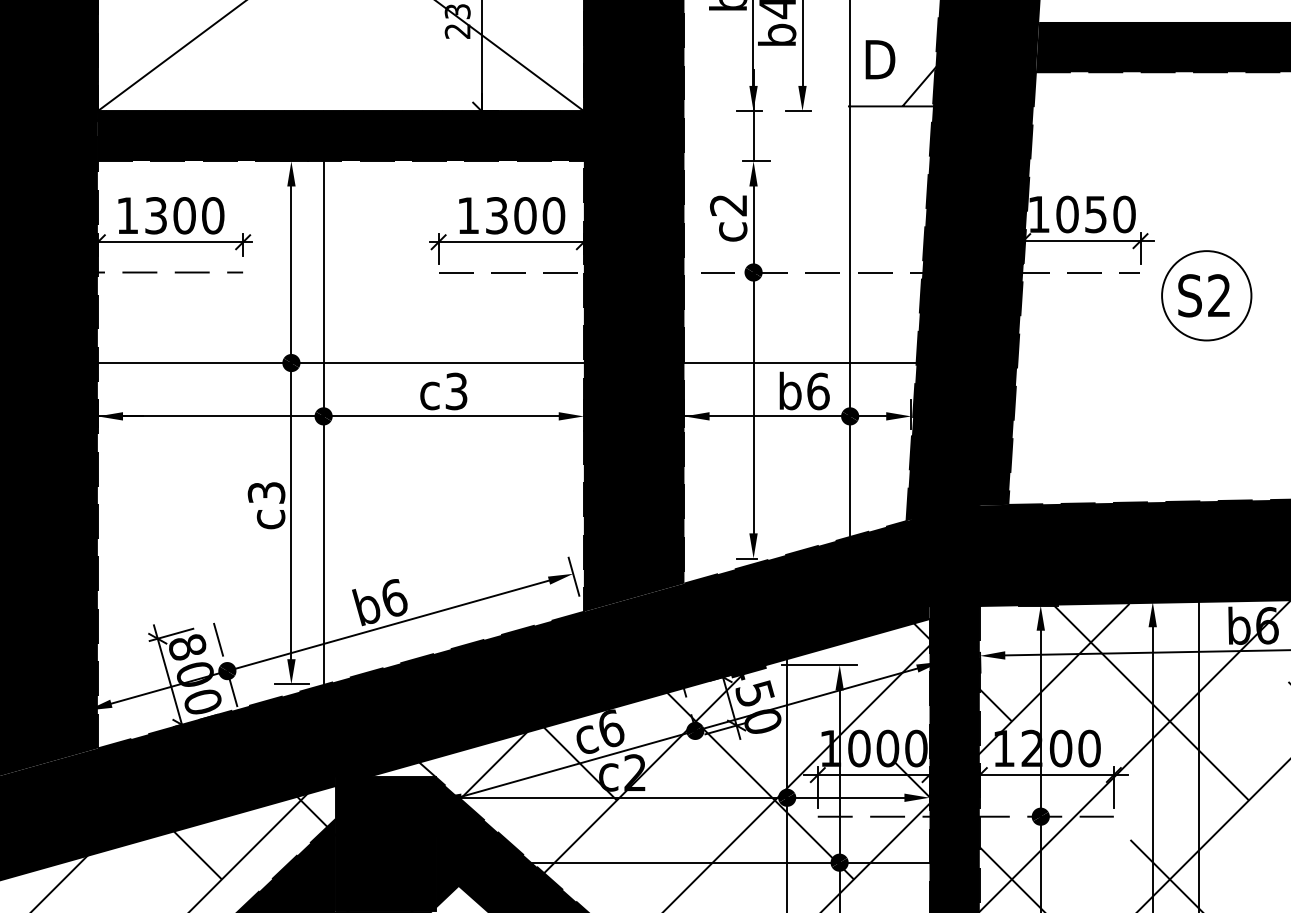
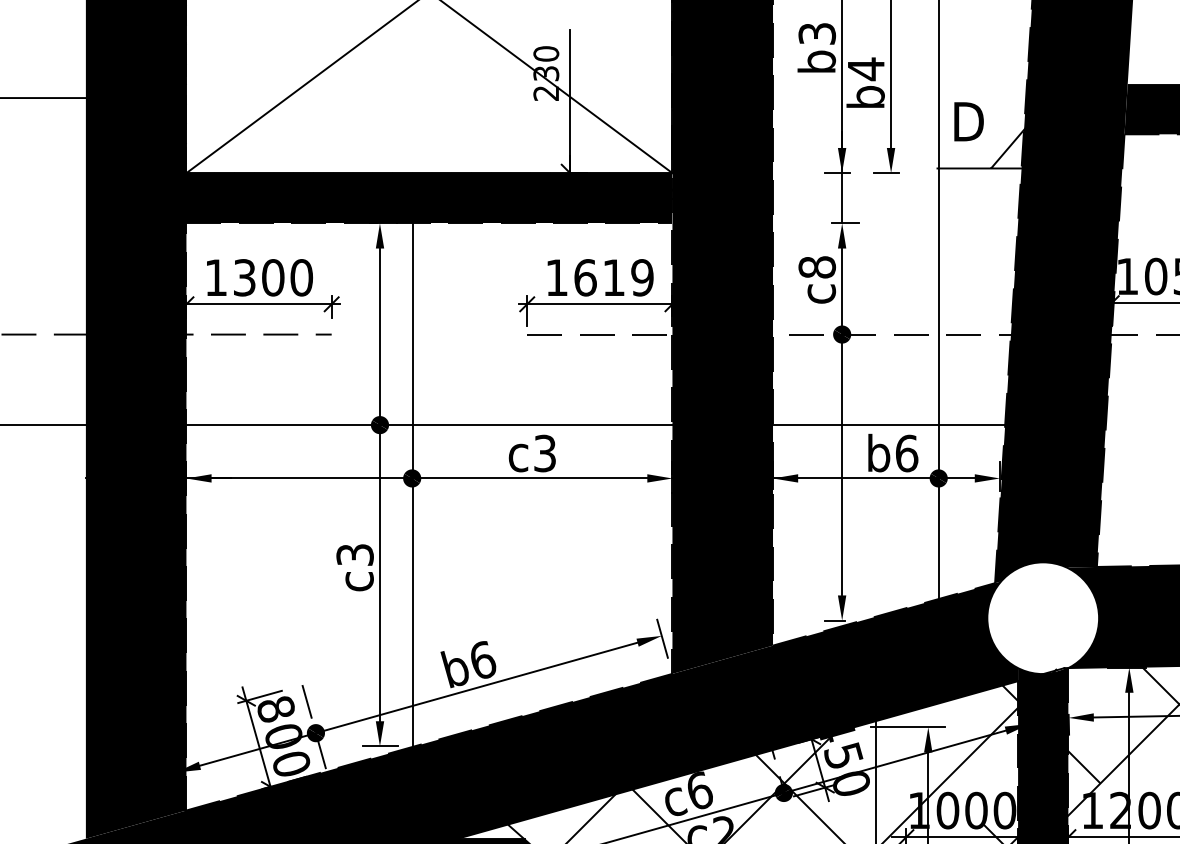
text: (728, 205) -> (817, 267), c2 -> c8
text: (525, 215) -> (614, 277), 1300 -> 1619
fill: (954, 556) -> (1043, 618), removed

